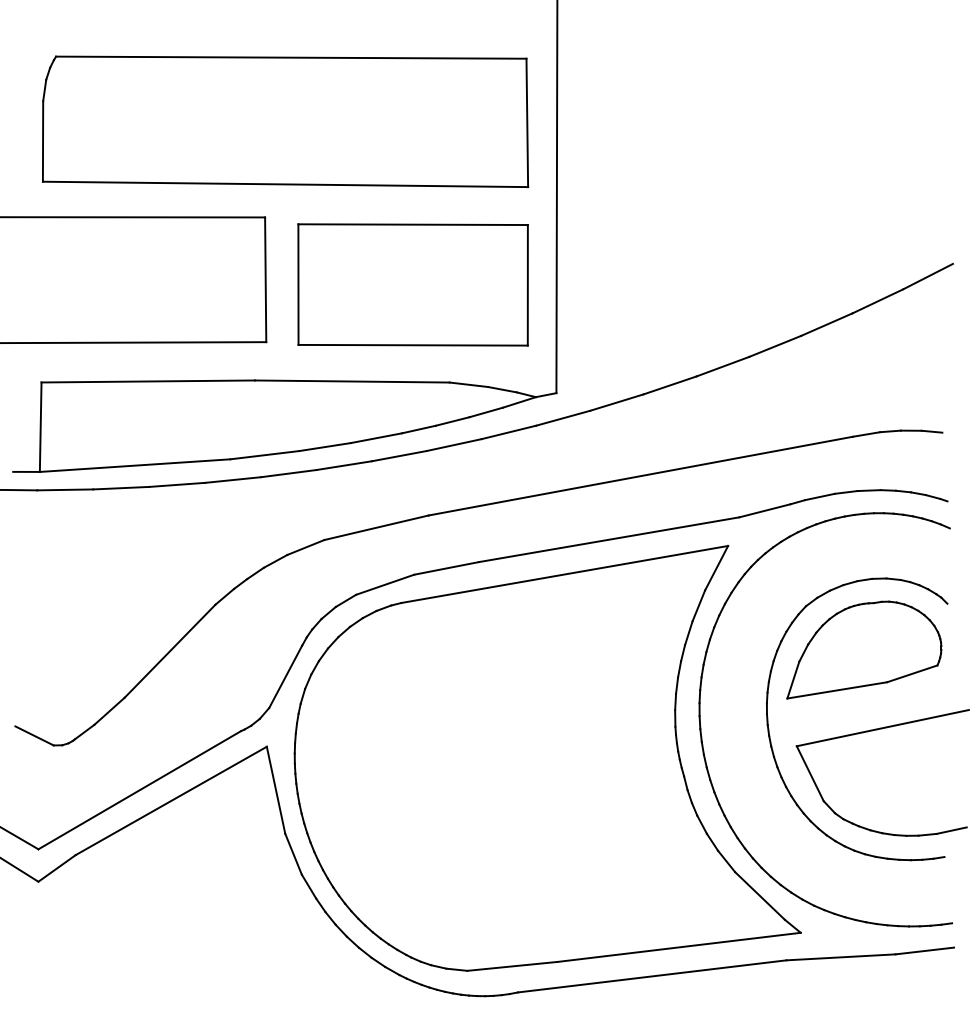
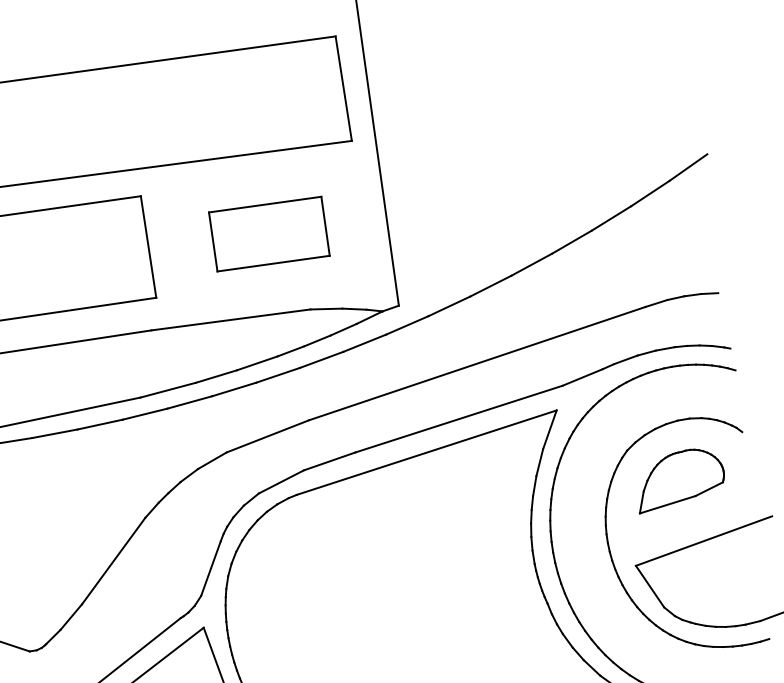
part: (412, 284) -> (268, 233), size x0.6
part: (864, 649) -> (679, 479), size x0.7

